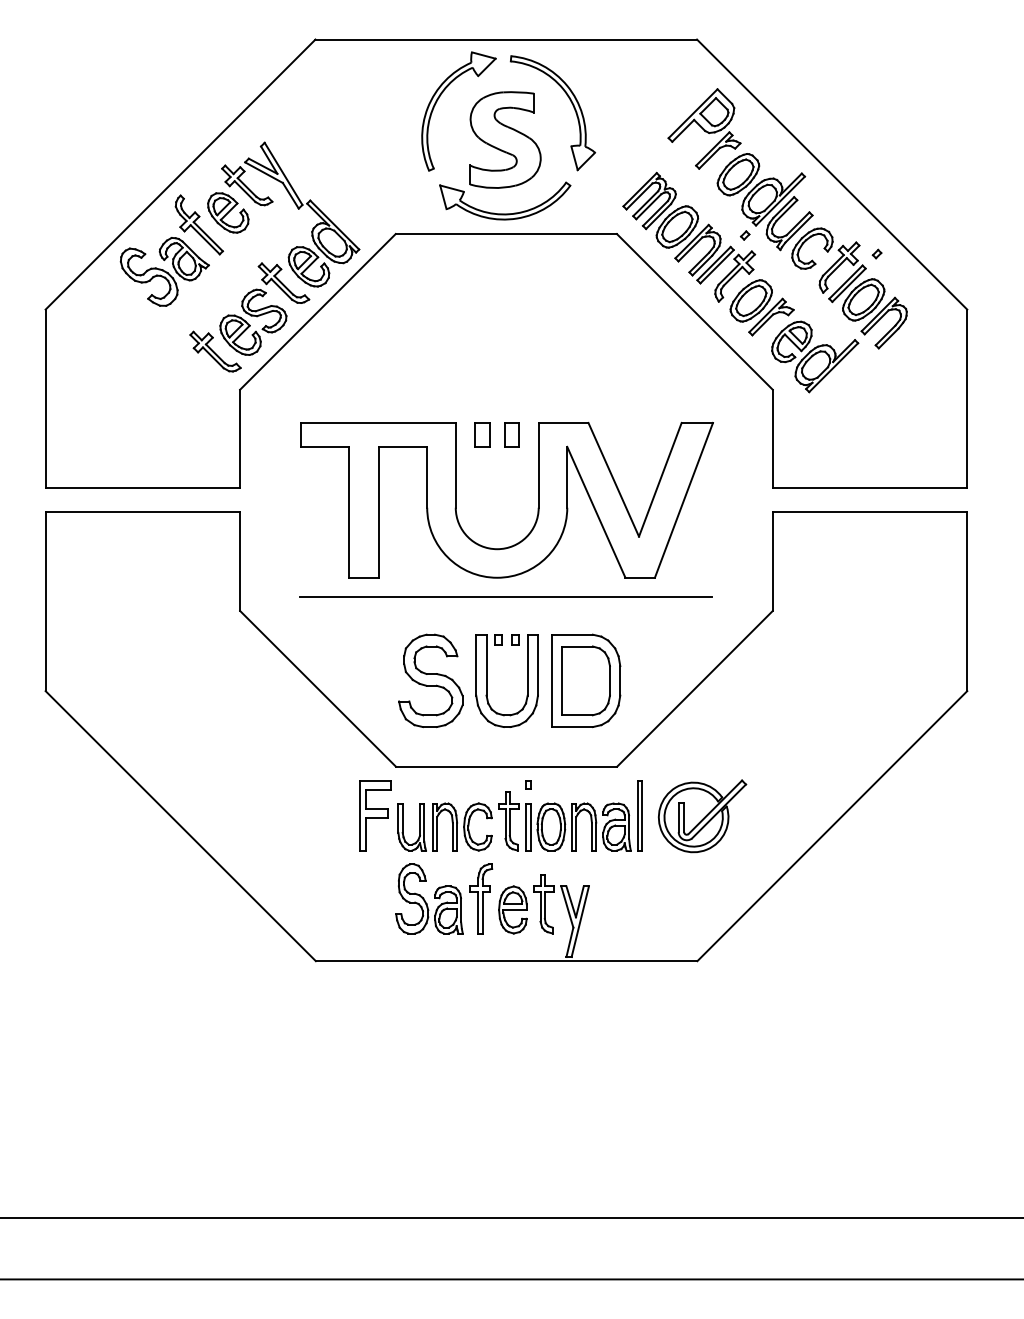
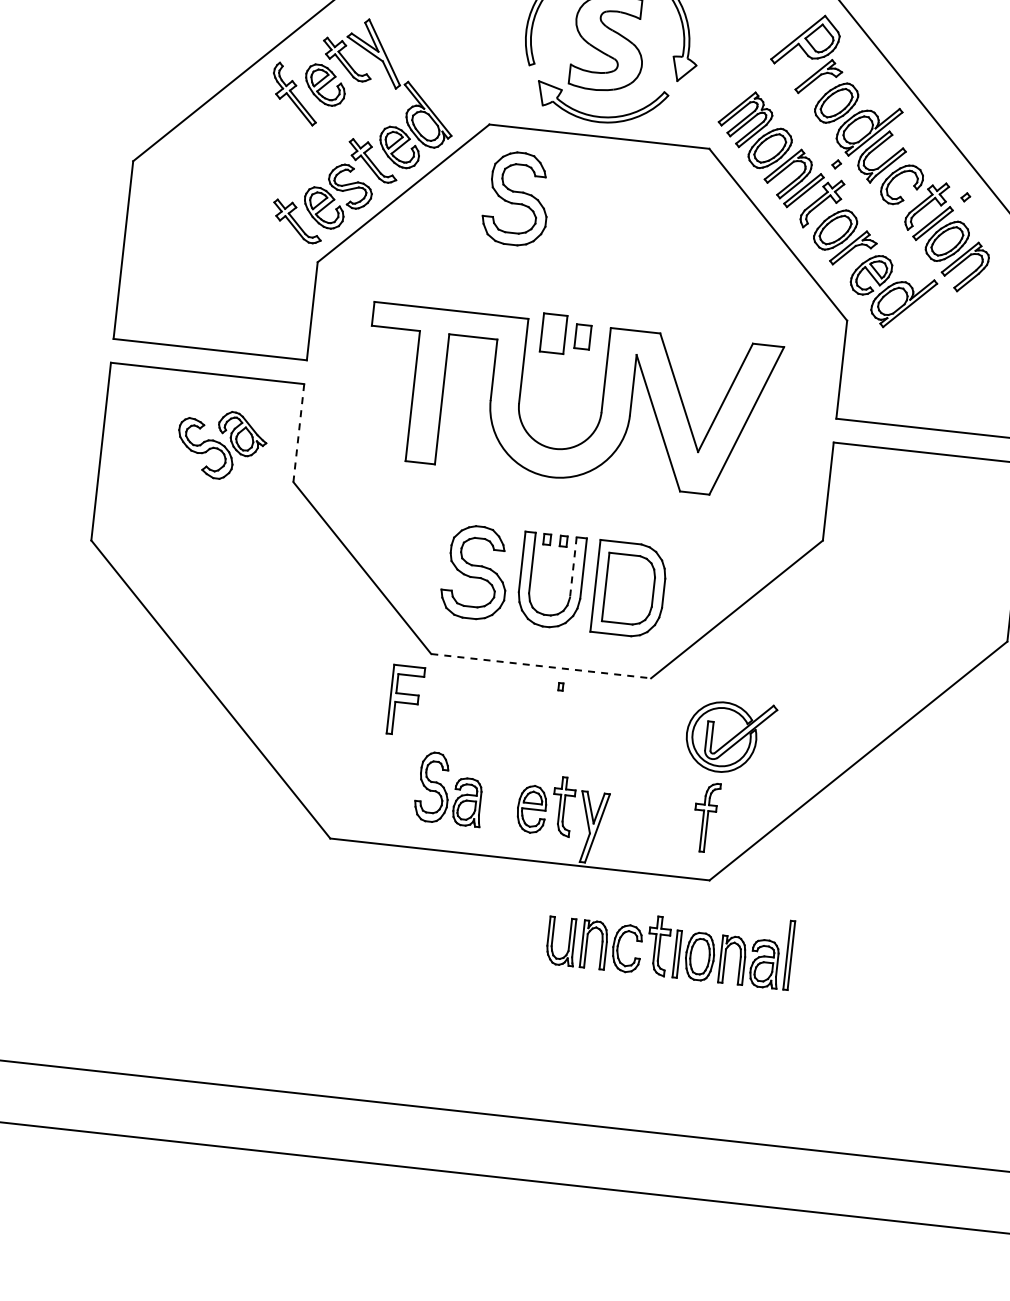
part: (164, 271) -> (221, 444), moved
part: (430, 304) -> (516, 198), added
part: (482, 434) -> (553, 333), size x1.6
line: (240, 562) -> (299, 434), solid -> dashed
line: (505, 596) -> (558, 496), removed
line: (527, 665) -> (573, 567), solid -> dashed
line: (506, 766) -> (541, 665), solid -> dashed
part: (519, 815) -> (669, 941), moved
part: (481, 898) -> (706, 817), moved

